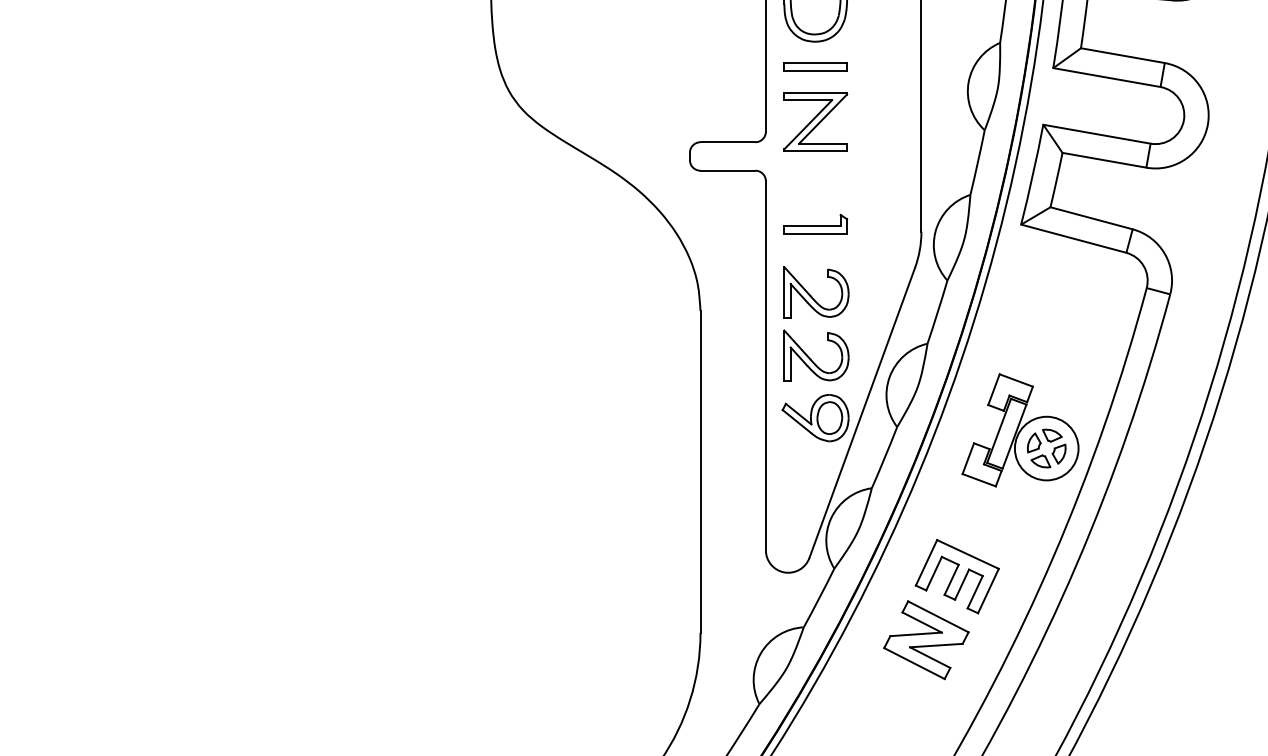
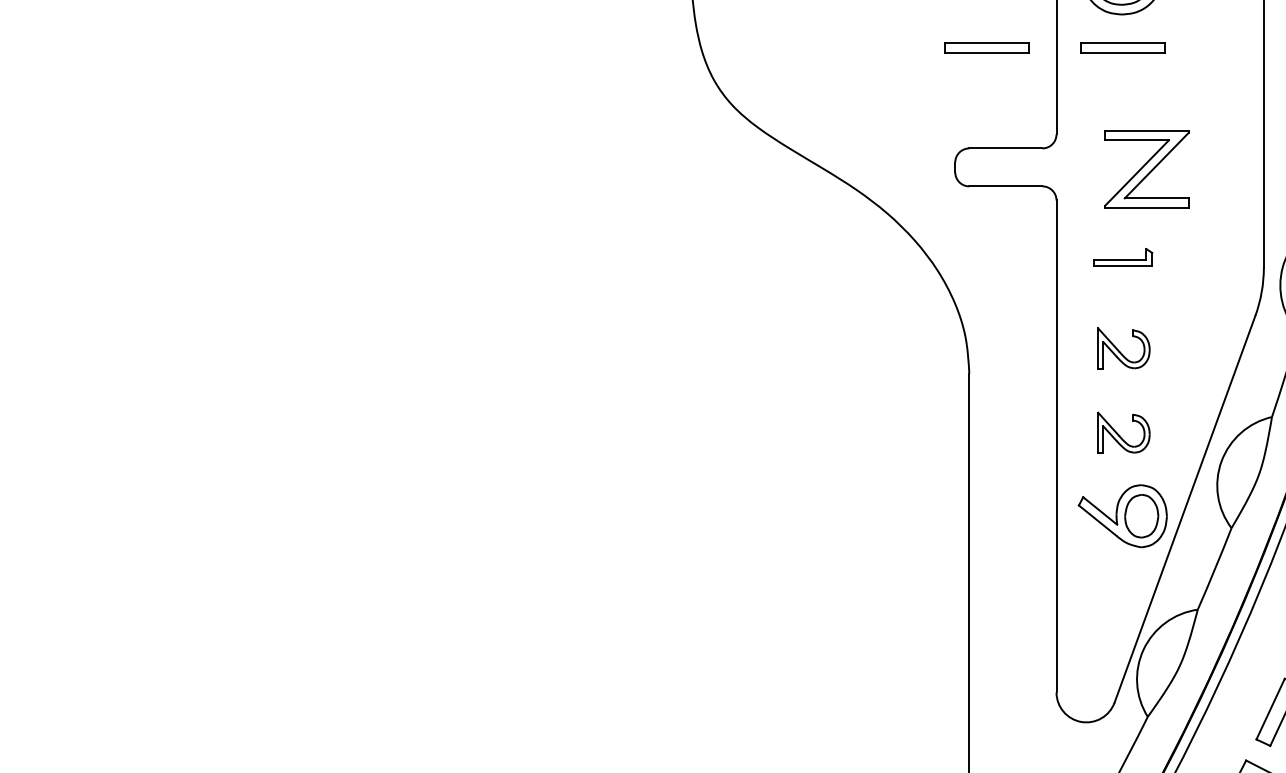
part: (713, 66) -> (986, 47), added
part: (815, 121) -> (1146, 168), moved
part: (815, 223) -> (1122, 256), size x0.7
part: (816, 292) -> (1123, 348), size x0.6
part: (816, 355) -> (1123, 432), size x0.6

